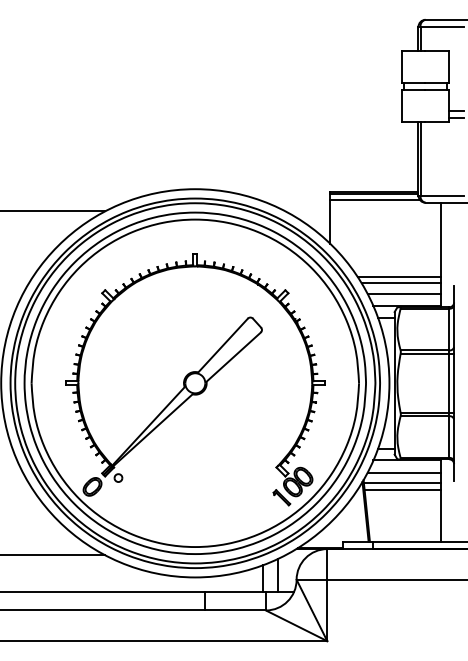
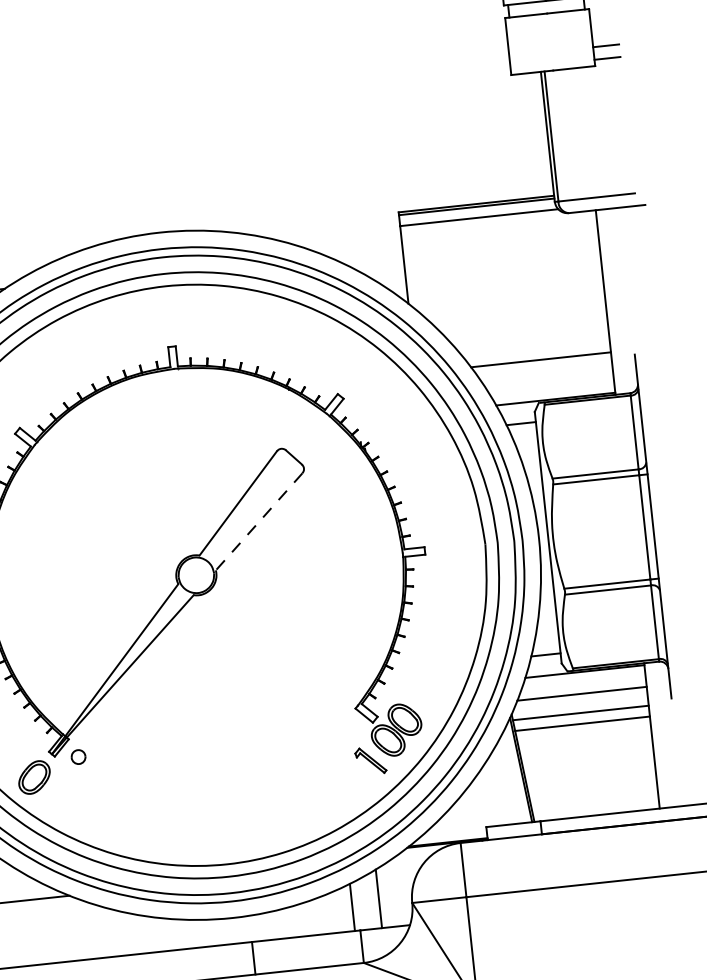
line: (398, 277) -> (535, 350), removed
line: (403, 293) -> (546, 377), removed
line: (233, 357) -> (258, 522), solid -> dashed

